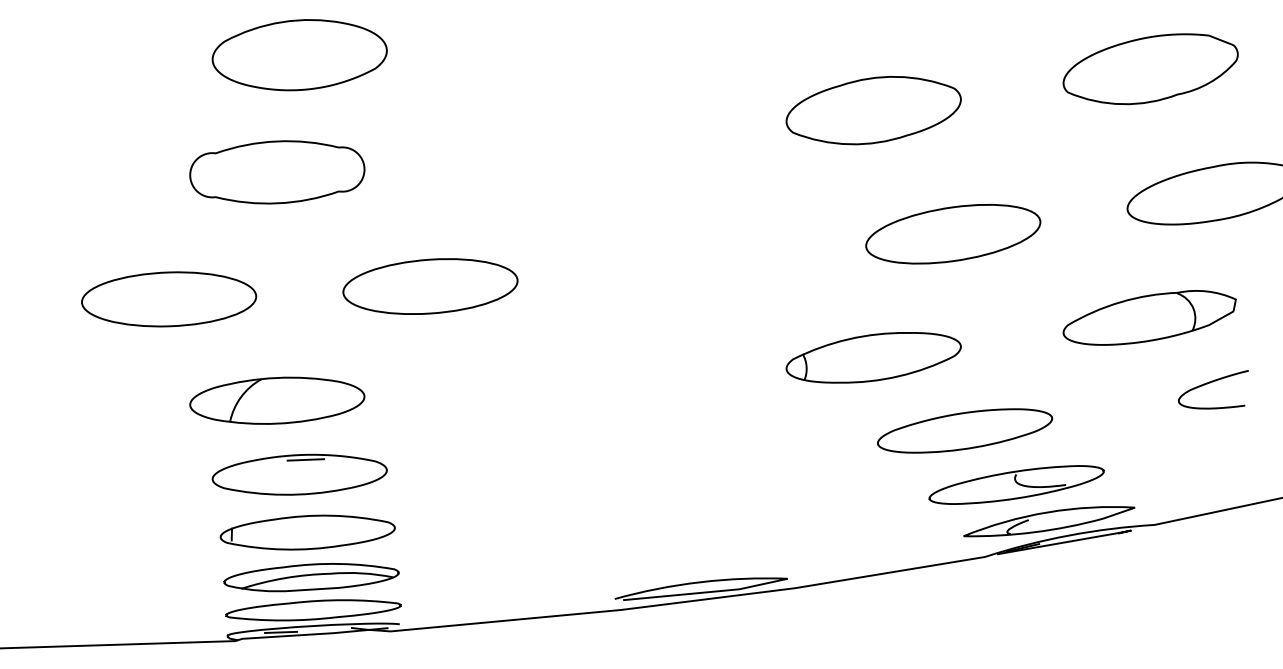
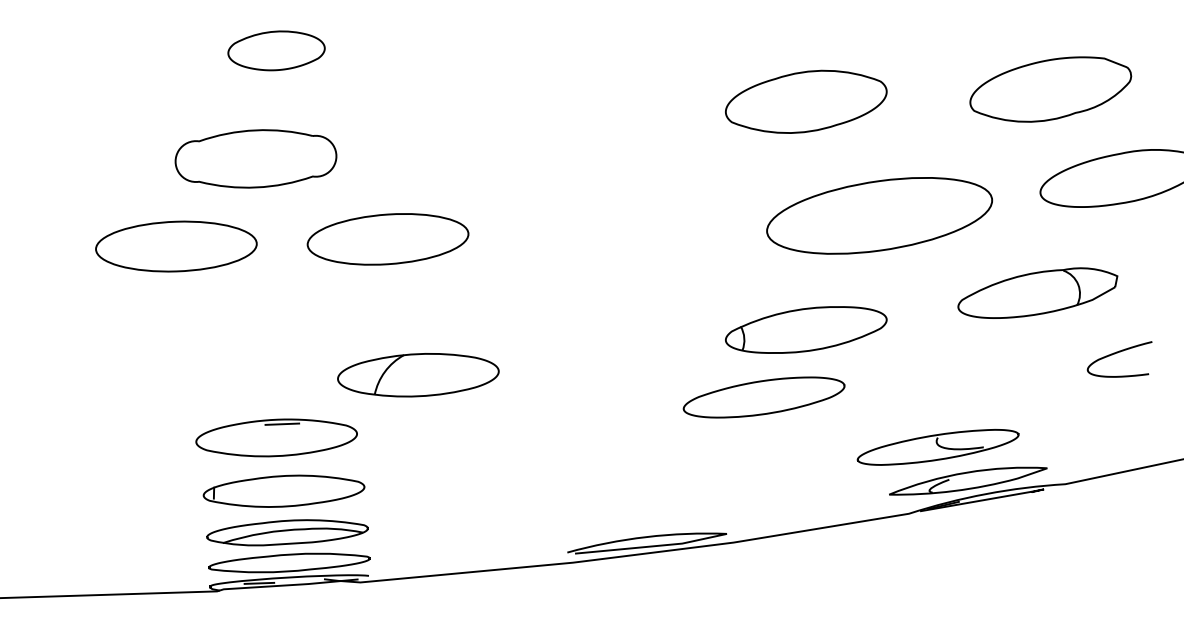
part: (299, 55) -> (276, 51), size x0.6
part: (1150, 69) -> (1050, 89), moved
part: (953, 234) -> (879, 216), size x1.4
part: (430, 286) -> (388, 239), moved
part: (169, 299) -> (176, 246), moved
part: (1149, 317) -> (1037, 292), moved
part: (277, 400) -> (418, 374), moved
part: (965, 430) -> (764, 397), moved

